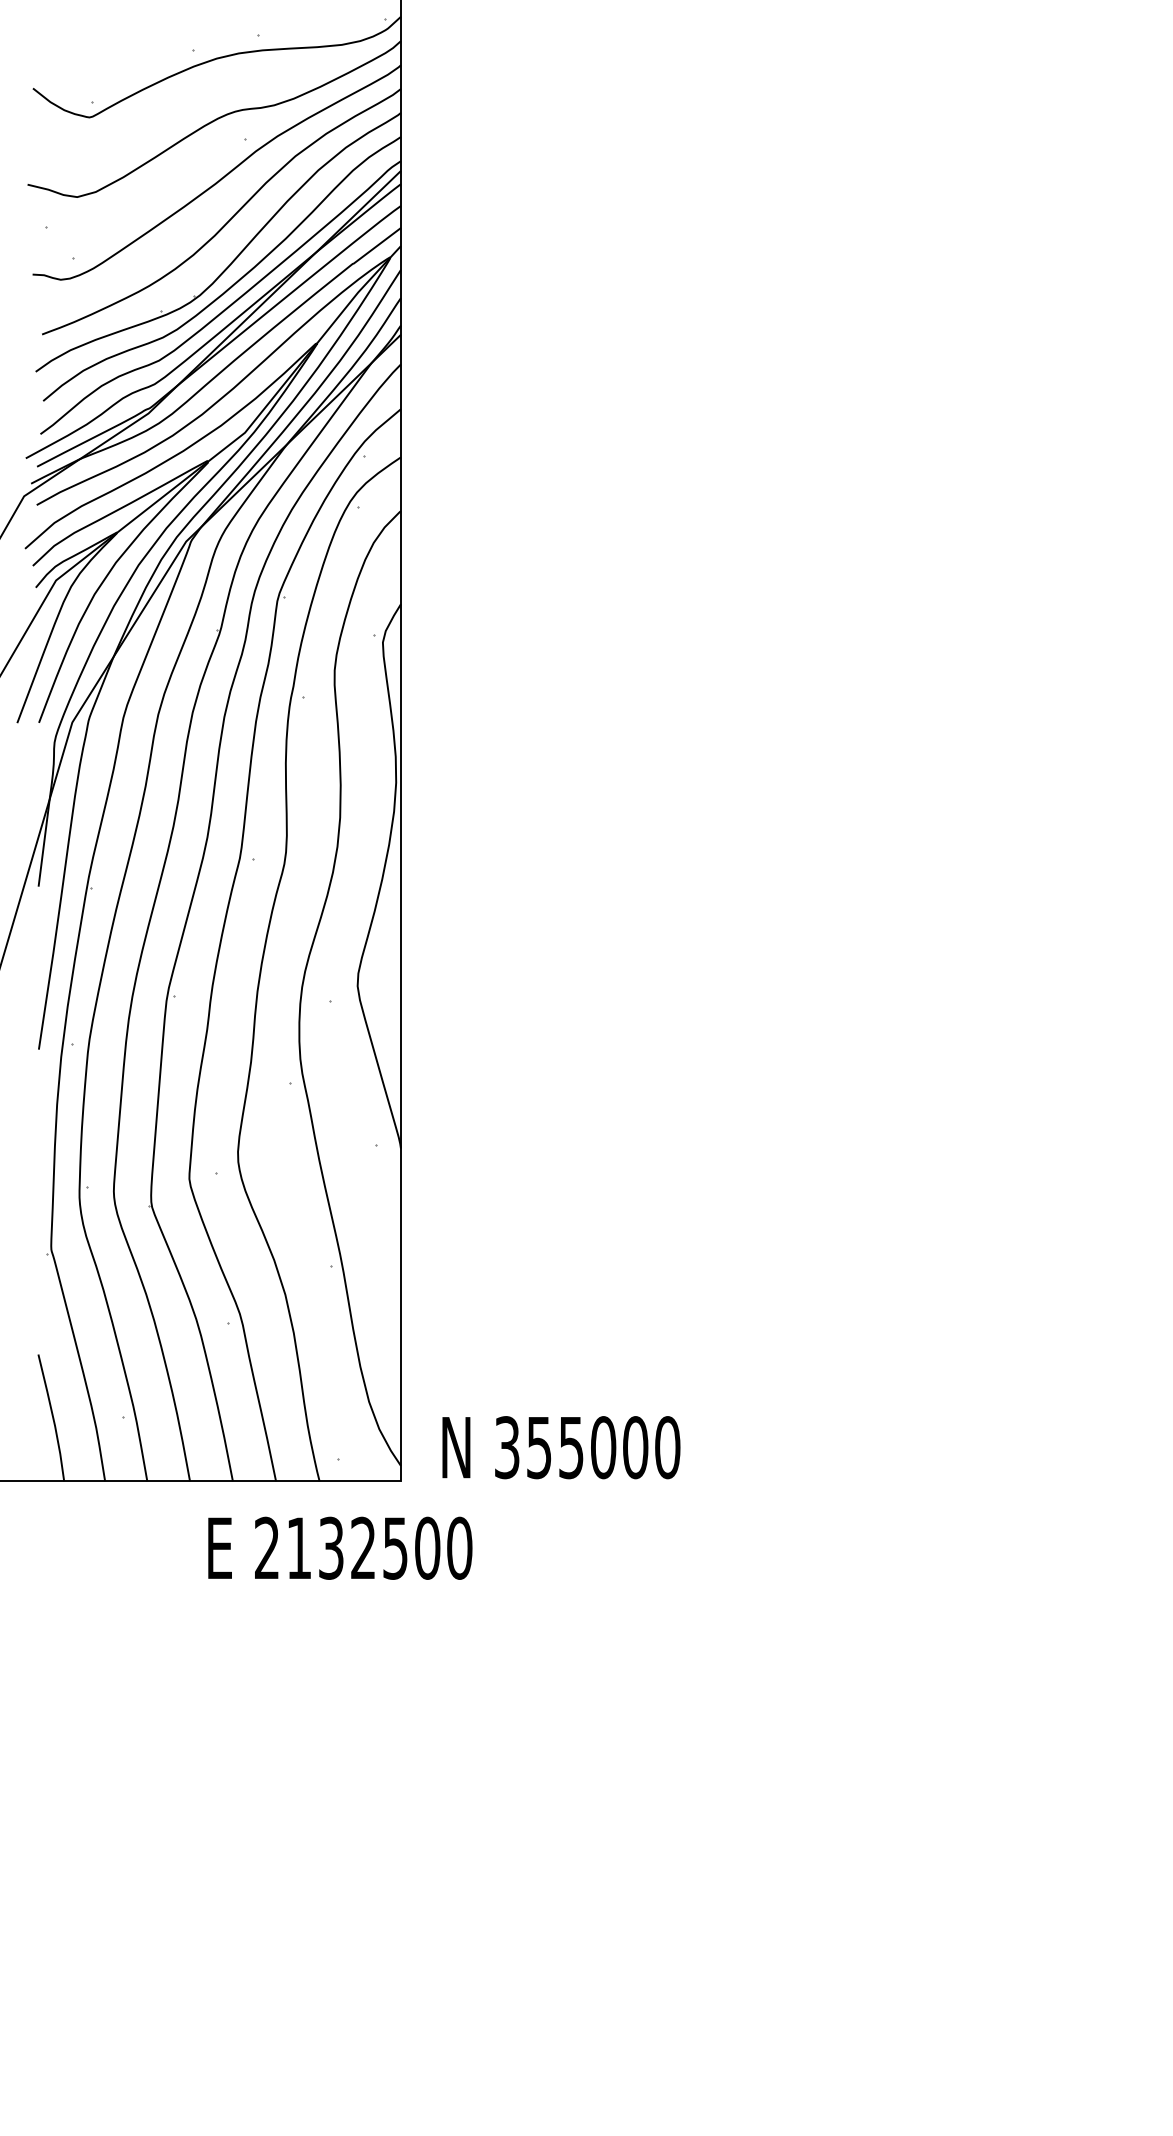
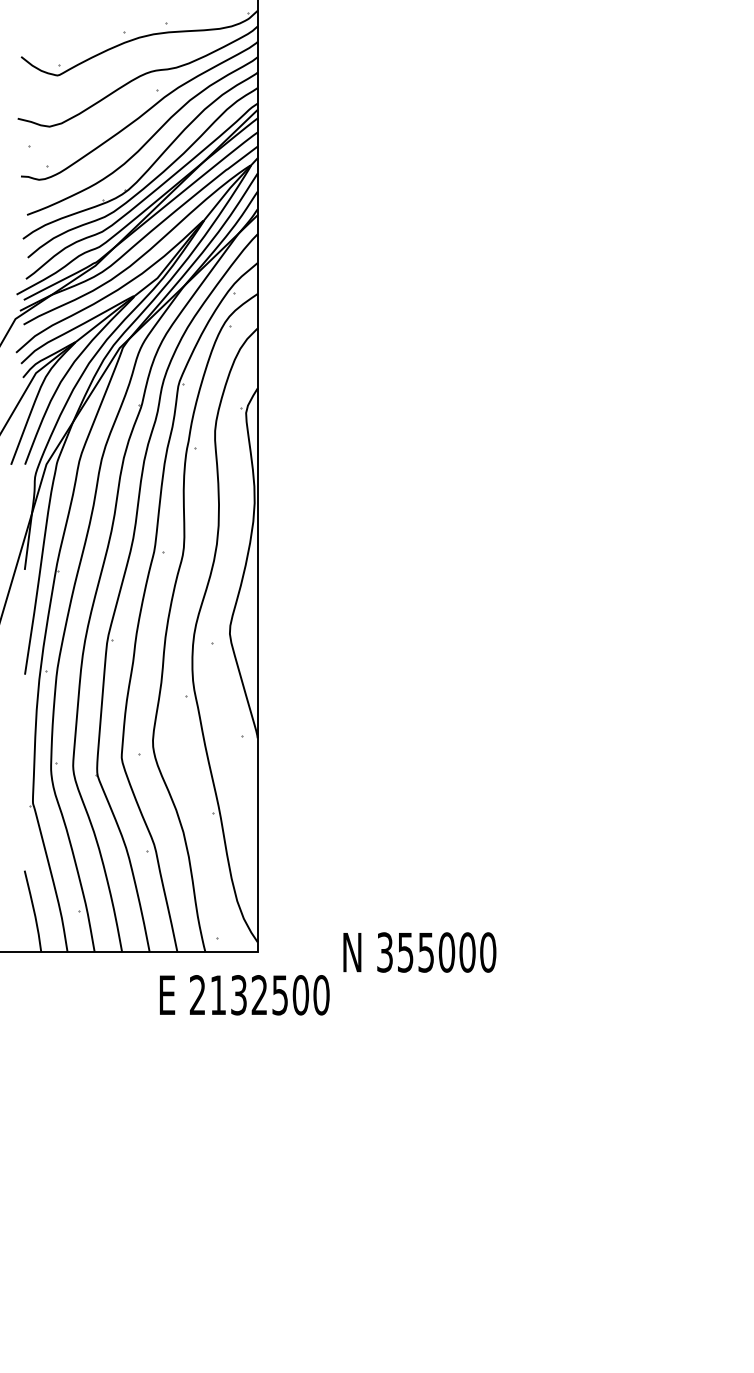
text: (560, 1447) -> (419, 952), moved
text: (339, 1548) -> (244, 995), moved

